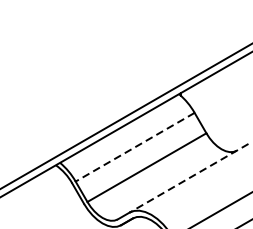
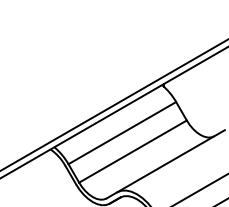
line: (134, 147) -> (121, 133), dashed -> solid
line: (188, 178) -> (170, 161), dashed -> solid

